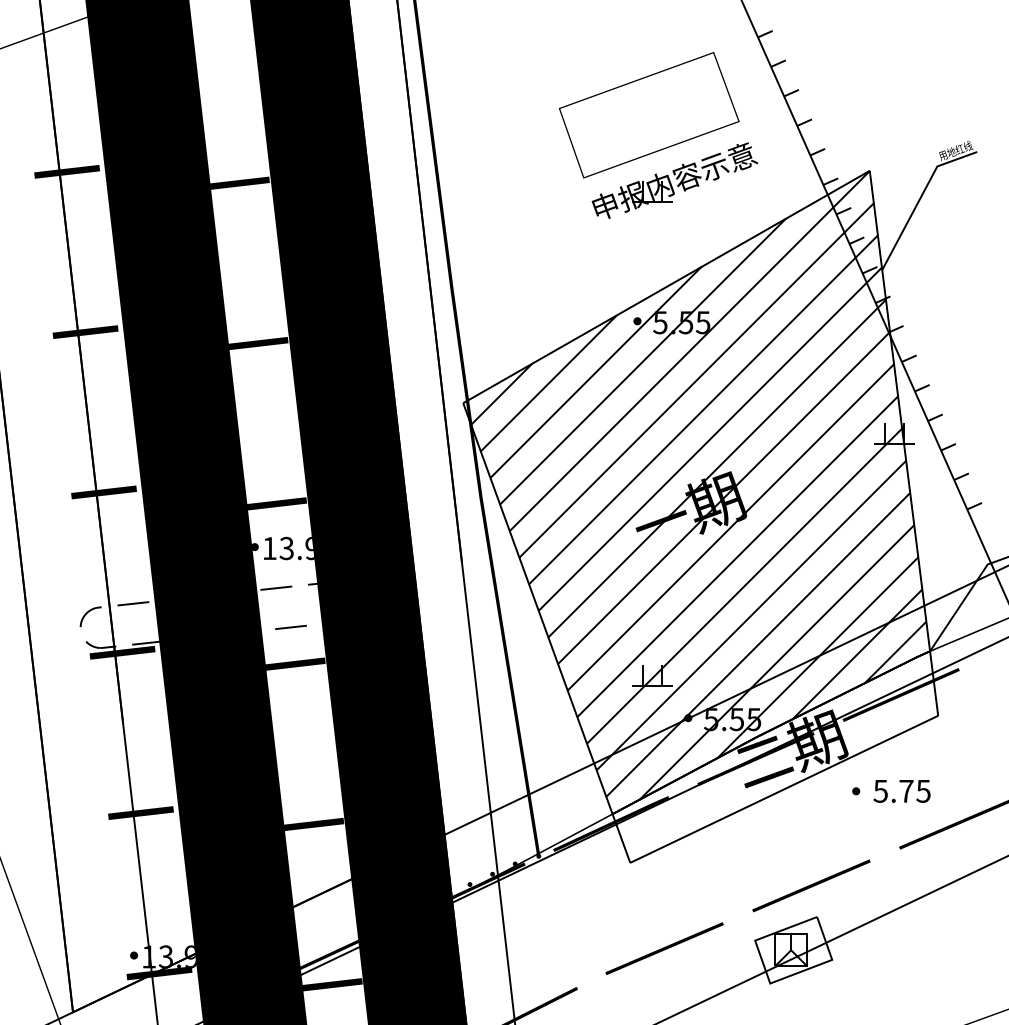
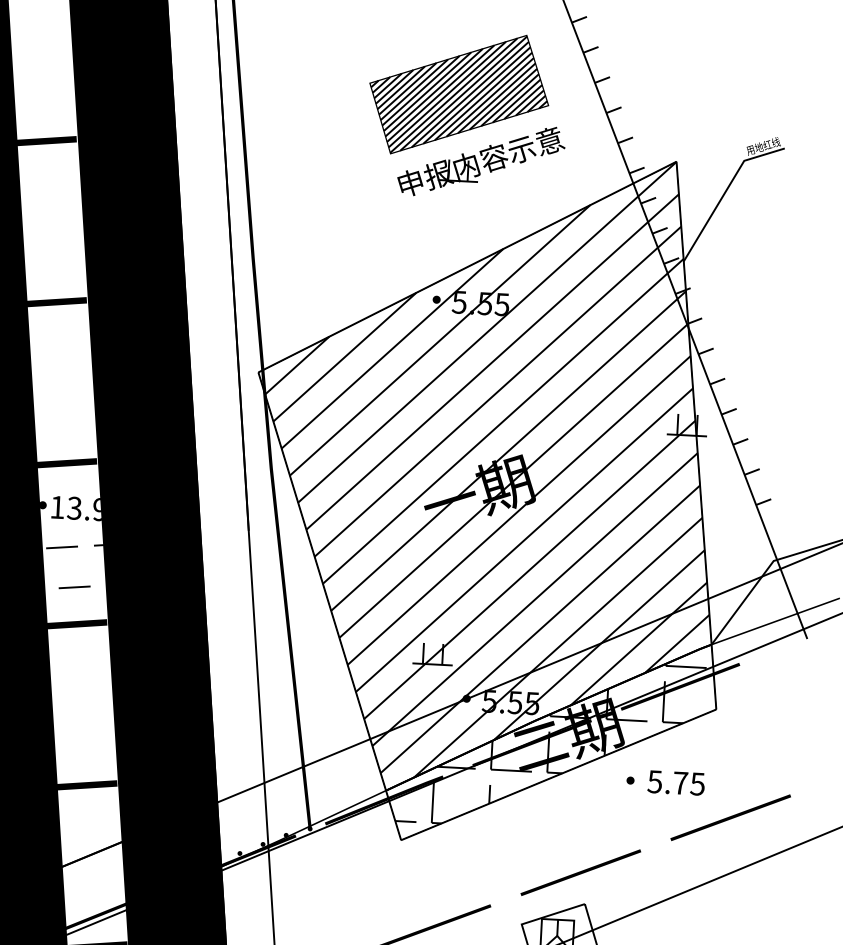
hatch: (648, 114) -> (458, 93), added
hatch: (774, 757) -> (550, 742), added

